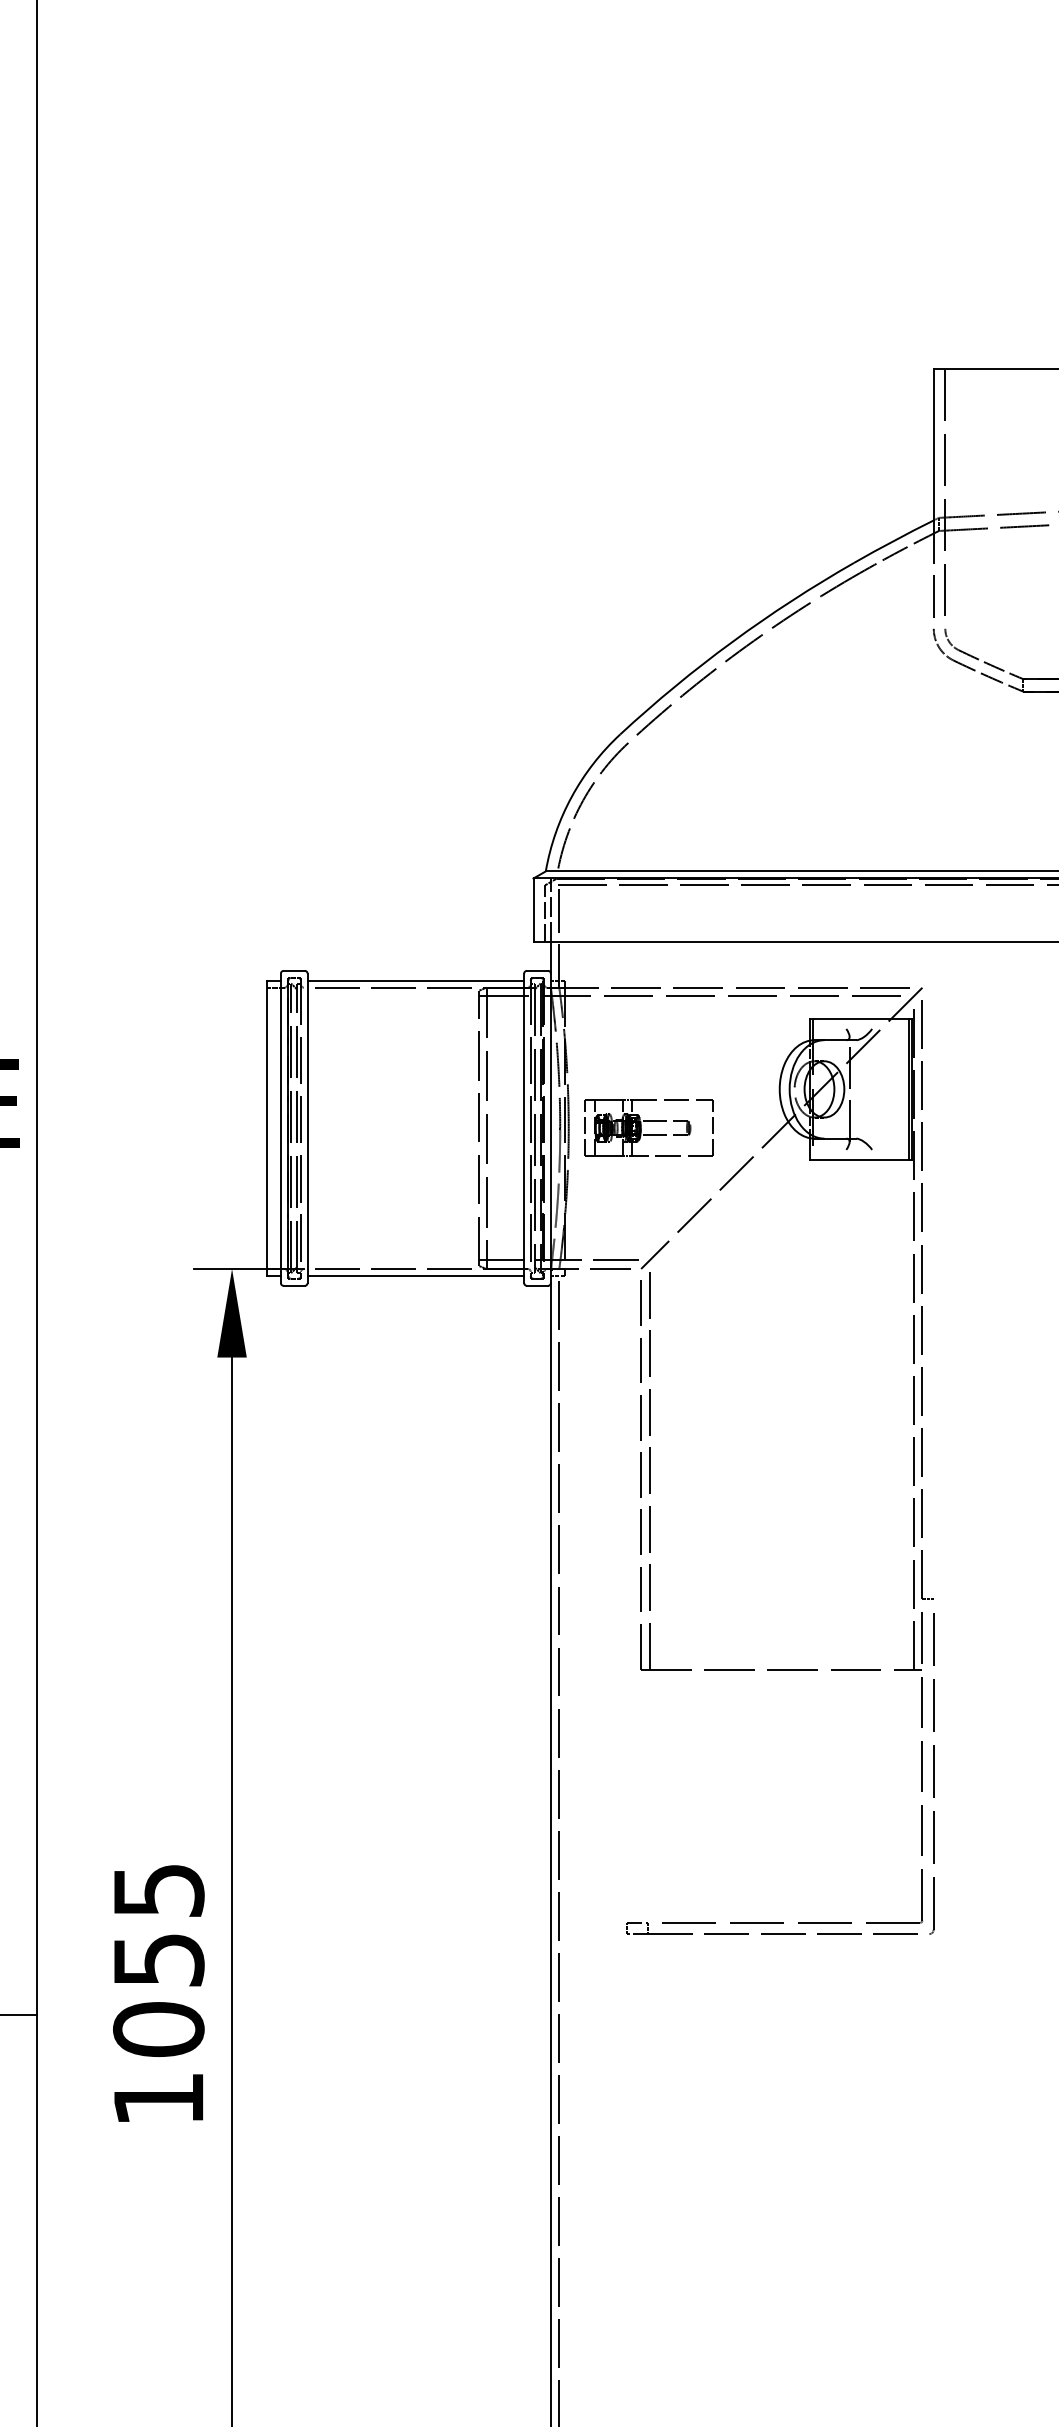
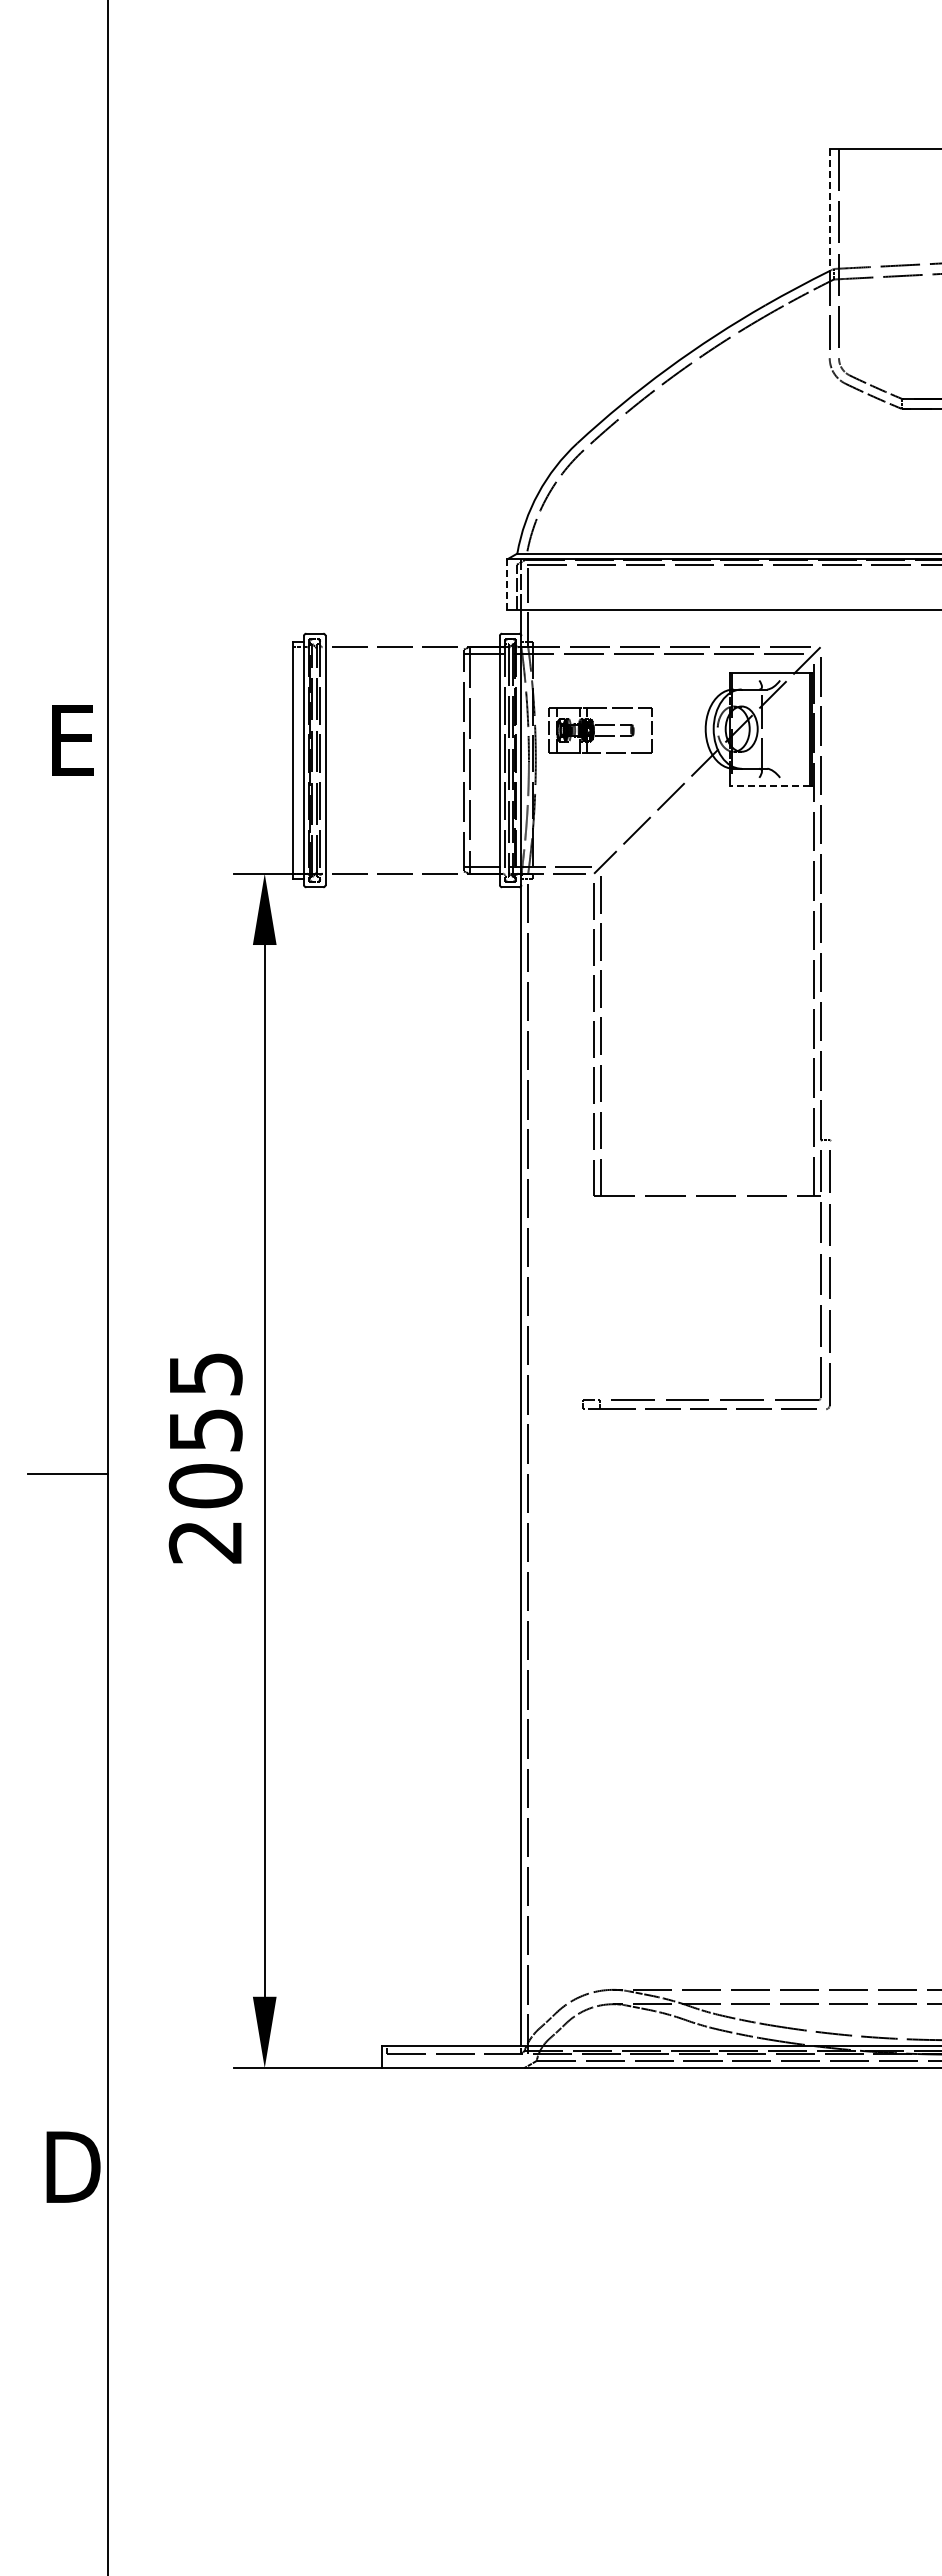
line: (933, 445) -> (829, 210), solid -> dashed
line: (533, 909) -> (507, 584), solid -> dashed
line: (415, 980) -> (412, 641), removed
part: (649, 1128) -> (600, 730), moved
line: (858, 1159) -> (769, 785), solid -> dashed
line: (415, 1276) -> (412, 879), removed
text: (157, 2099) -> (204, 1542), 1055 -> 2055

